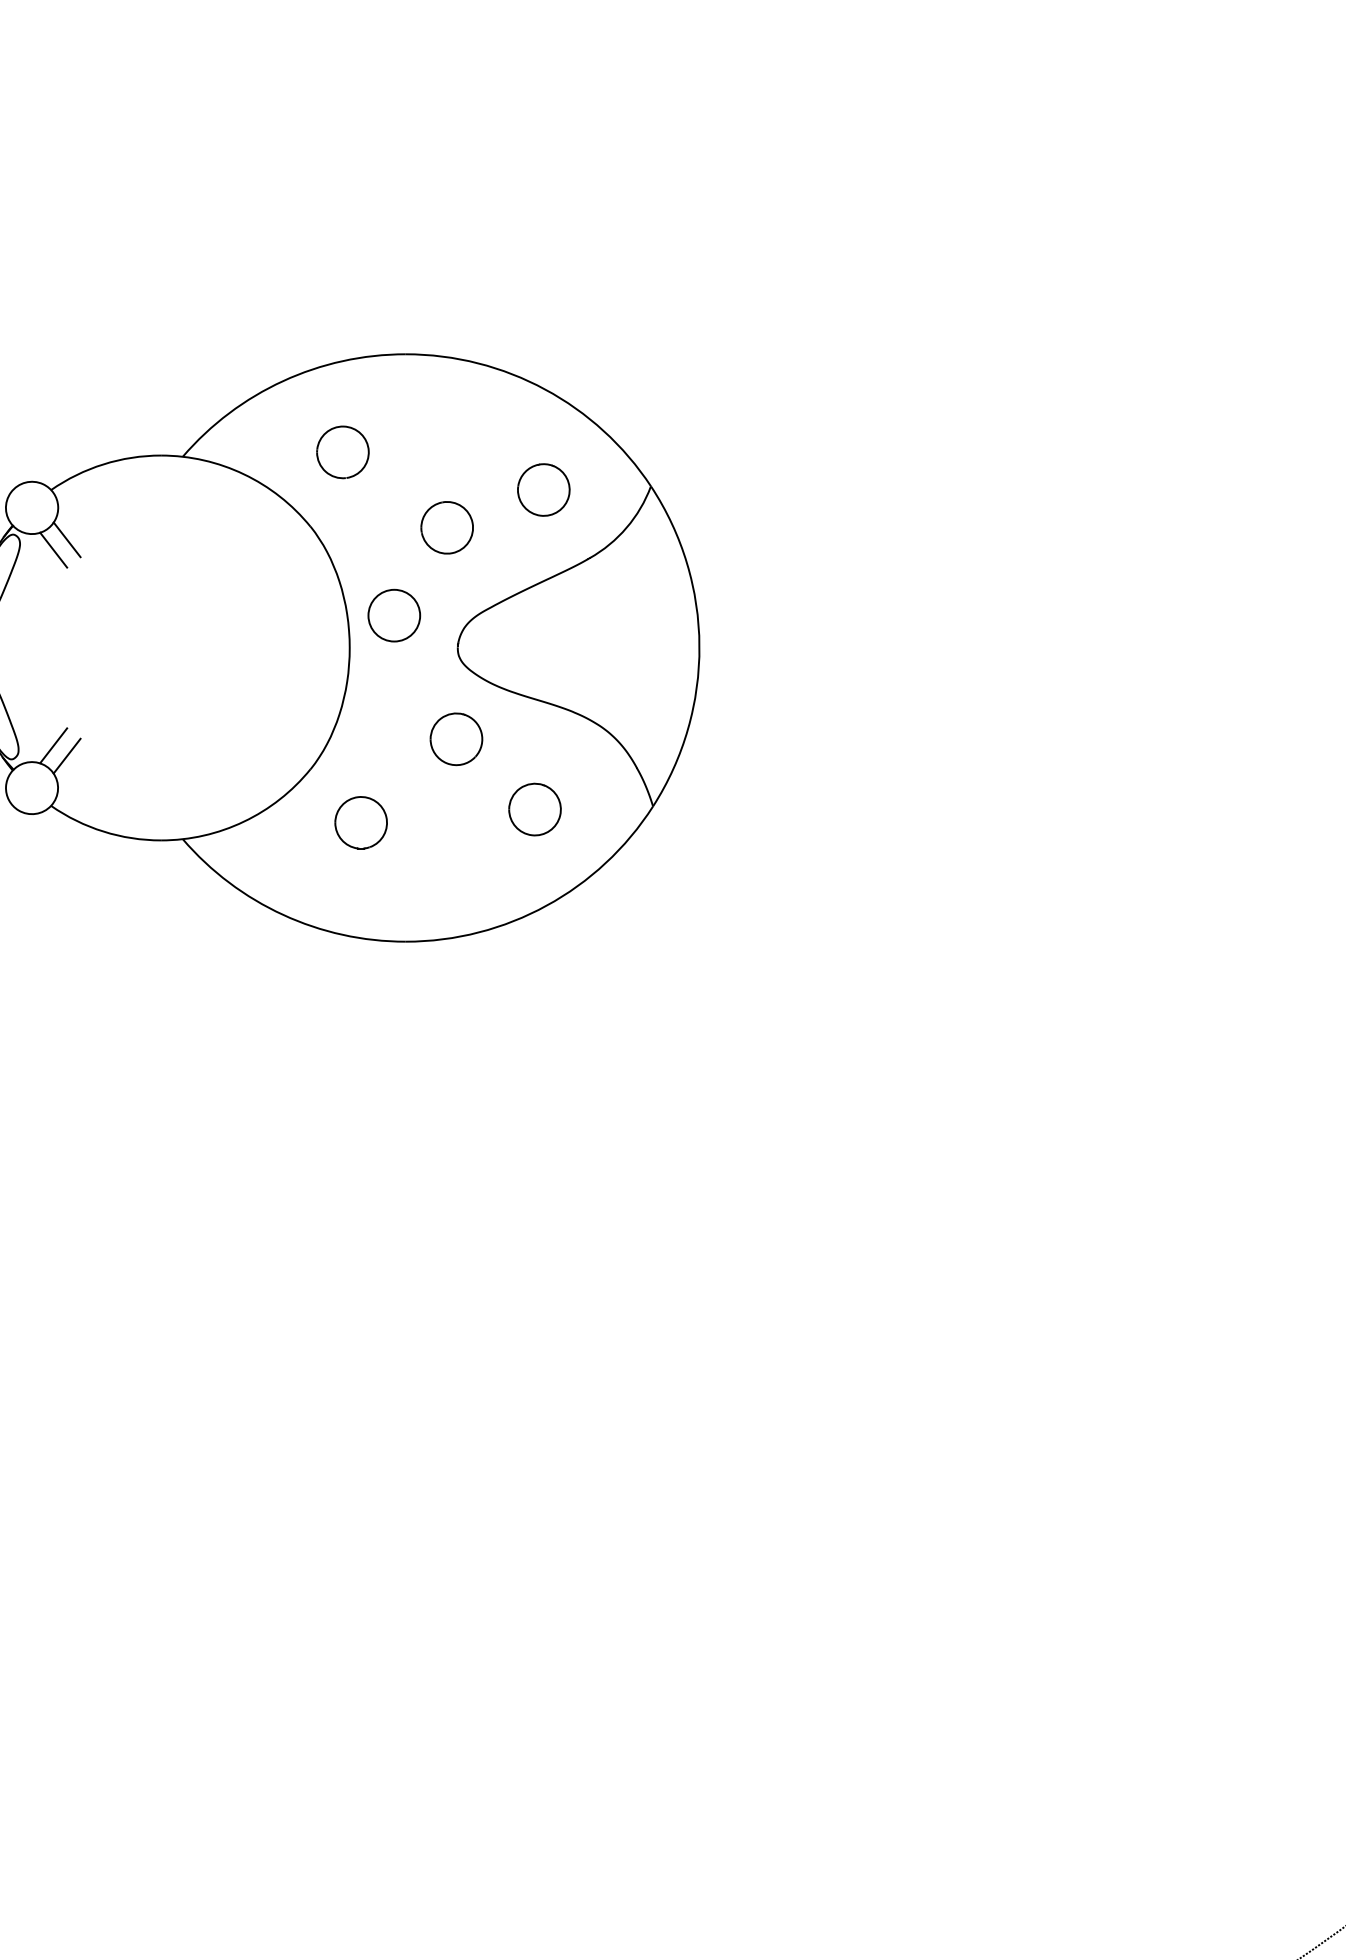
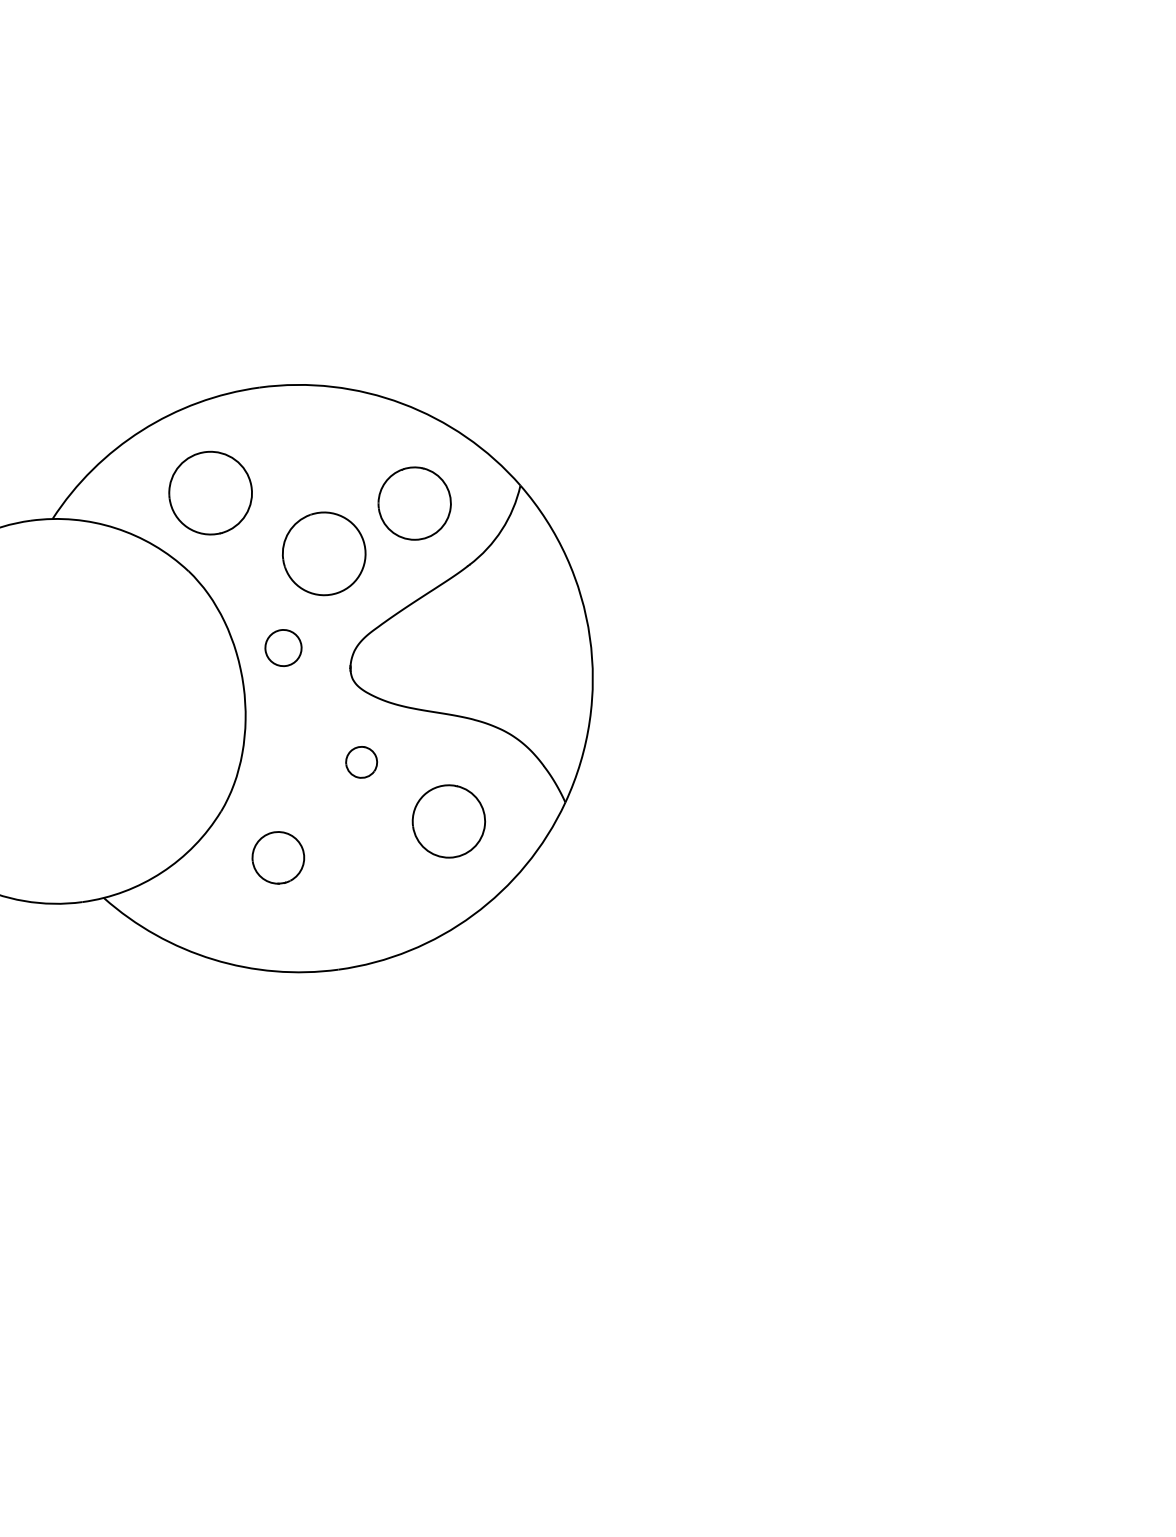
part: (342, 452) -> (210, 493), size x1.6
part: (543, 489) -> (414, 503), size x1.4
part: (446, 527) -> (323, 553), size x1.6
circle: (394, 615) -> (283, 647), size x0.7
part: (456, 739) -> (361, 762), size x0.6
part: (534, 809) -> (448, 821), size x1.4

